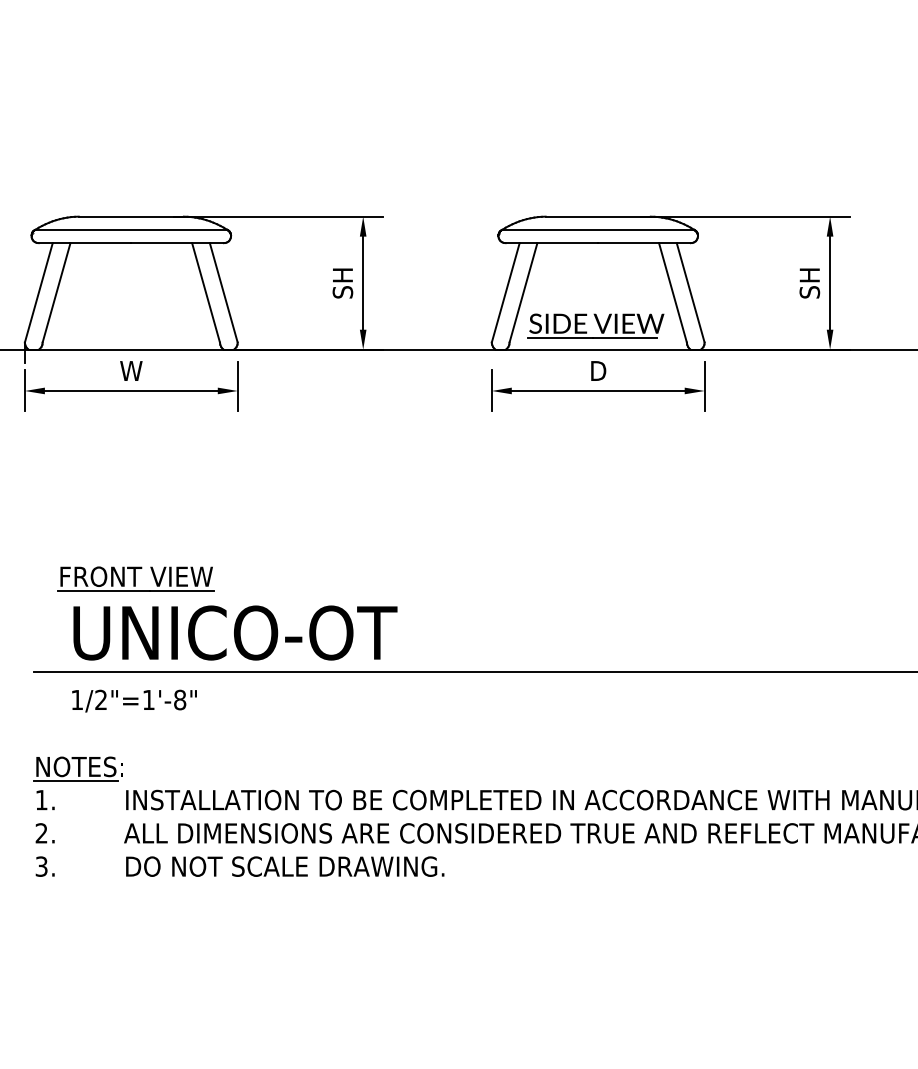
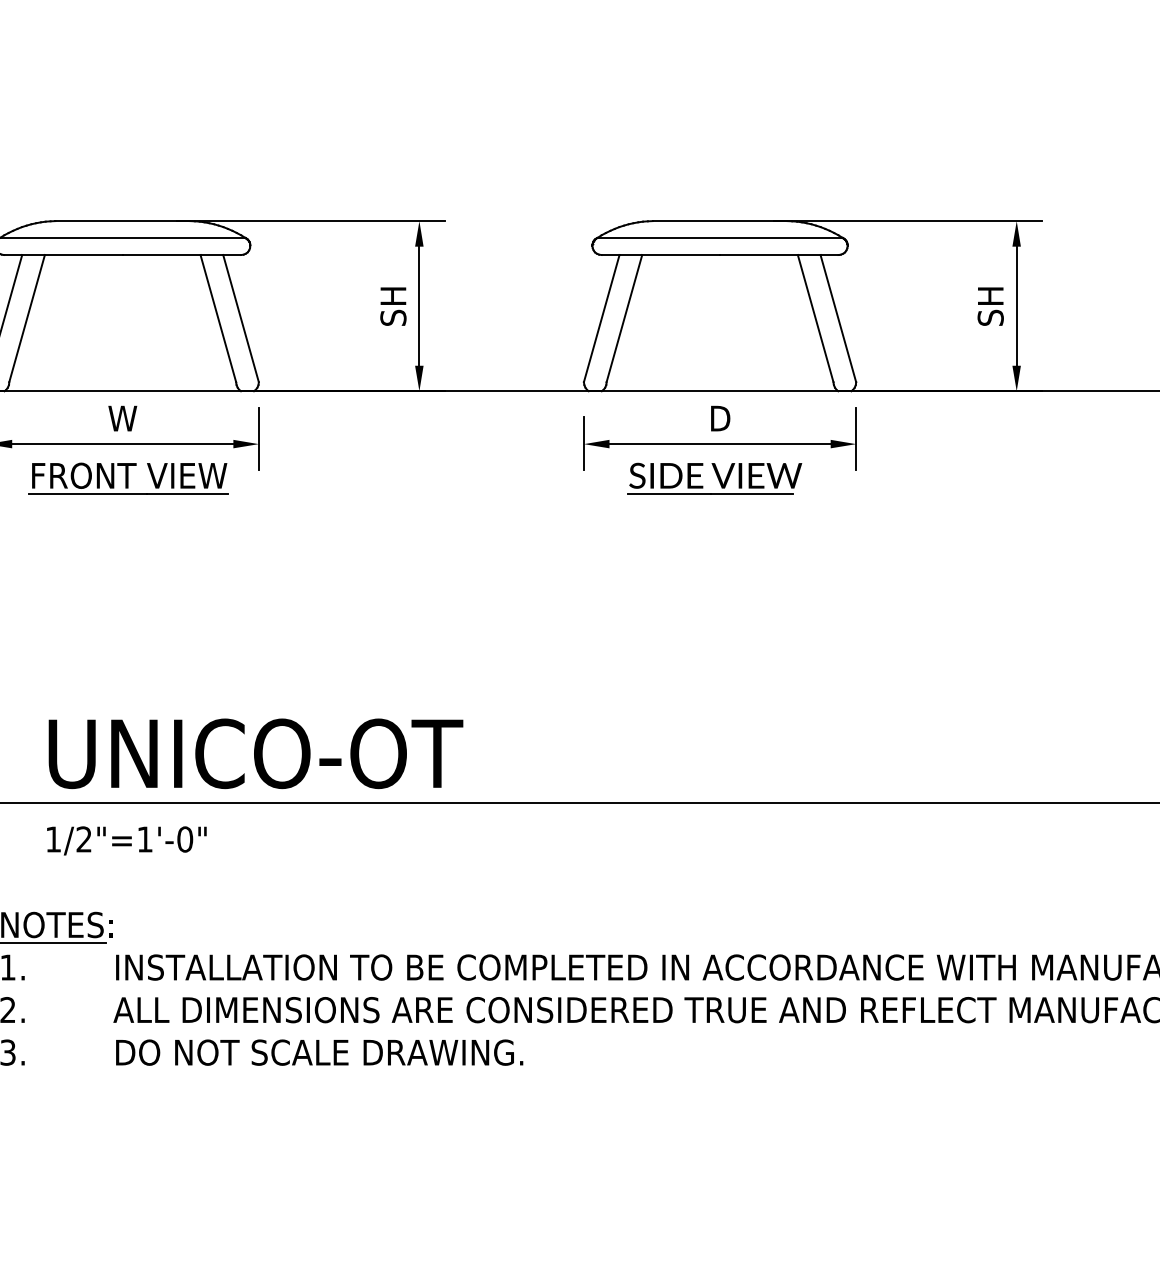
part: (595, 325) -> (714, 478), moved
part: (135, 578) -> (128, 478), moved
text: (180, 700) -> (185, 840), 1/2"=1'-8" -> 1/2"=1'-0"

